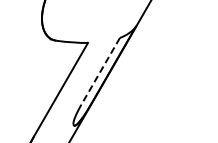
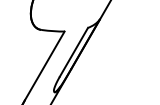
line: (100, 71) -> (73, 52), dashed -> solid

